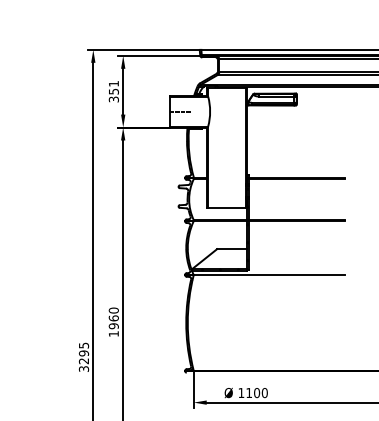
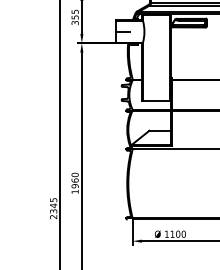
text: (113, 83) -> (74, 11), 351 -> 355
text: (83, 360) -> (53, 210), 3295 -> 2345

